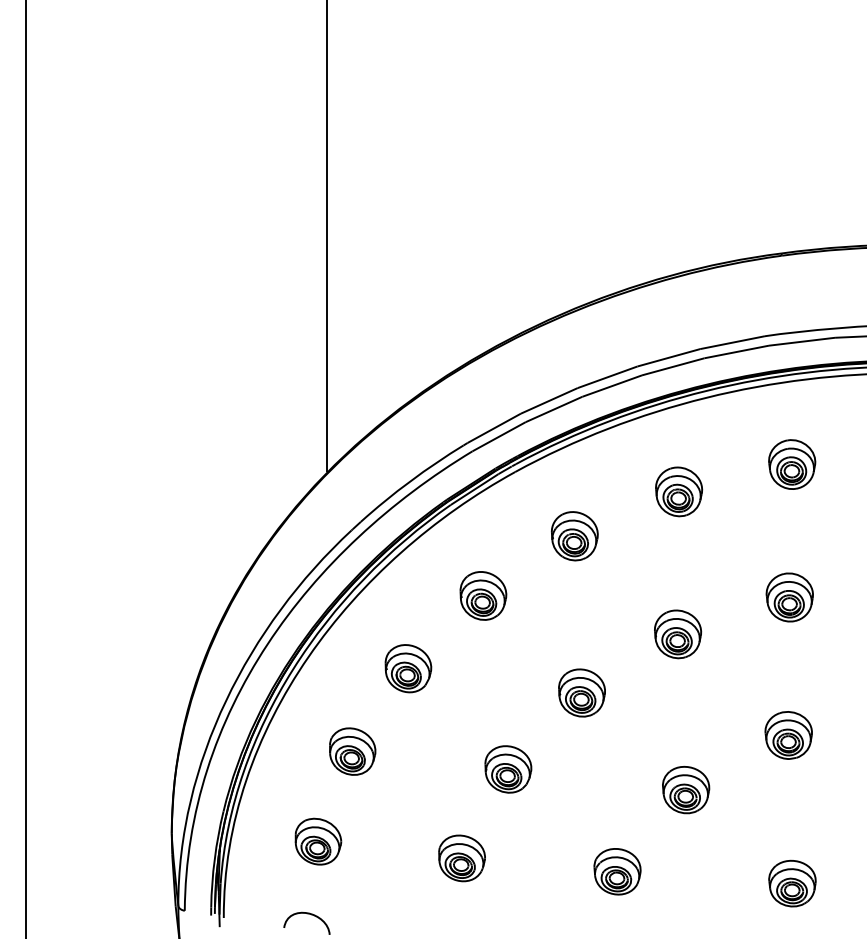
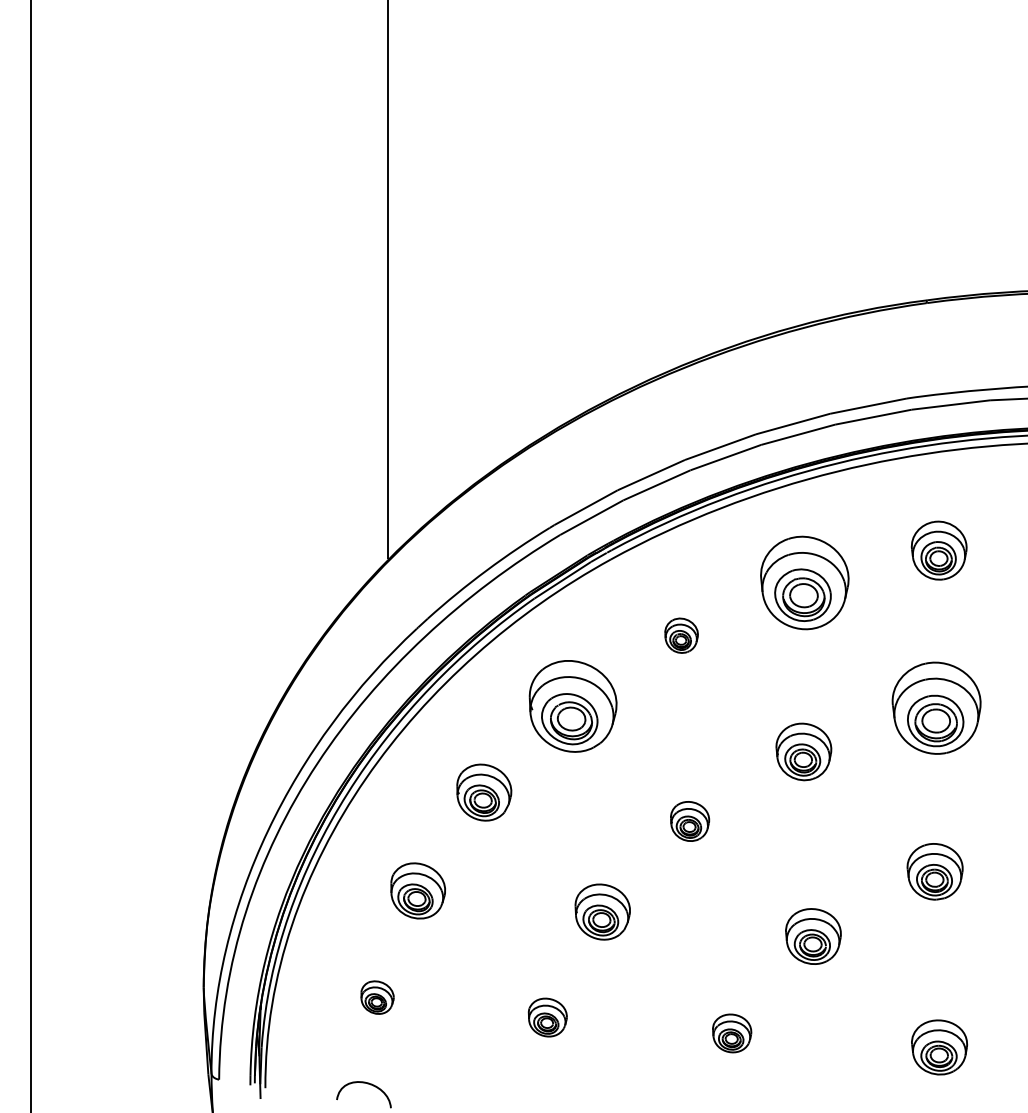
part: (679, 491) -> (805, 582), size x1.6
part: (574, 536) -> (681, 635), size x0.6
part: (483, 595) -> (573, 705), size x1.6
part: (789, 597) -> (936, 708), size x1.6
part: (581, 692) -> (689, 820), size x0.7
part: (318, 841) -> (377, 997), size x0.6
part: (461, 858) -> (547, 1017), size x0.7
part: (617, 871) -> (732, 1033), size x0.7

